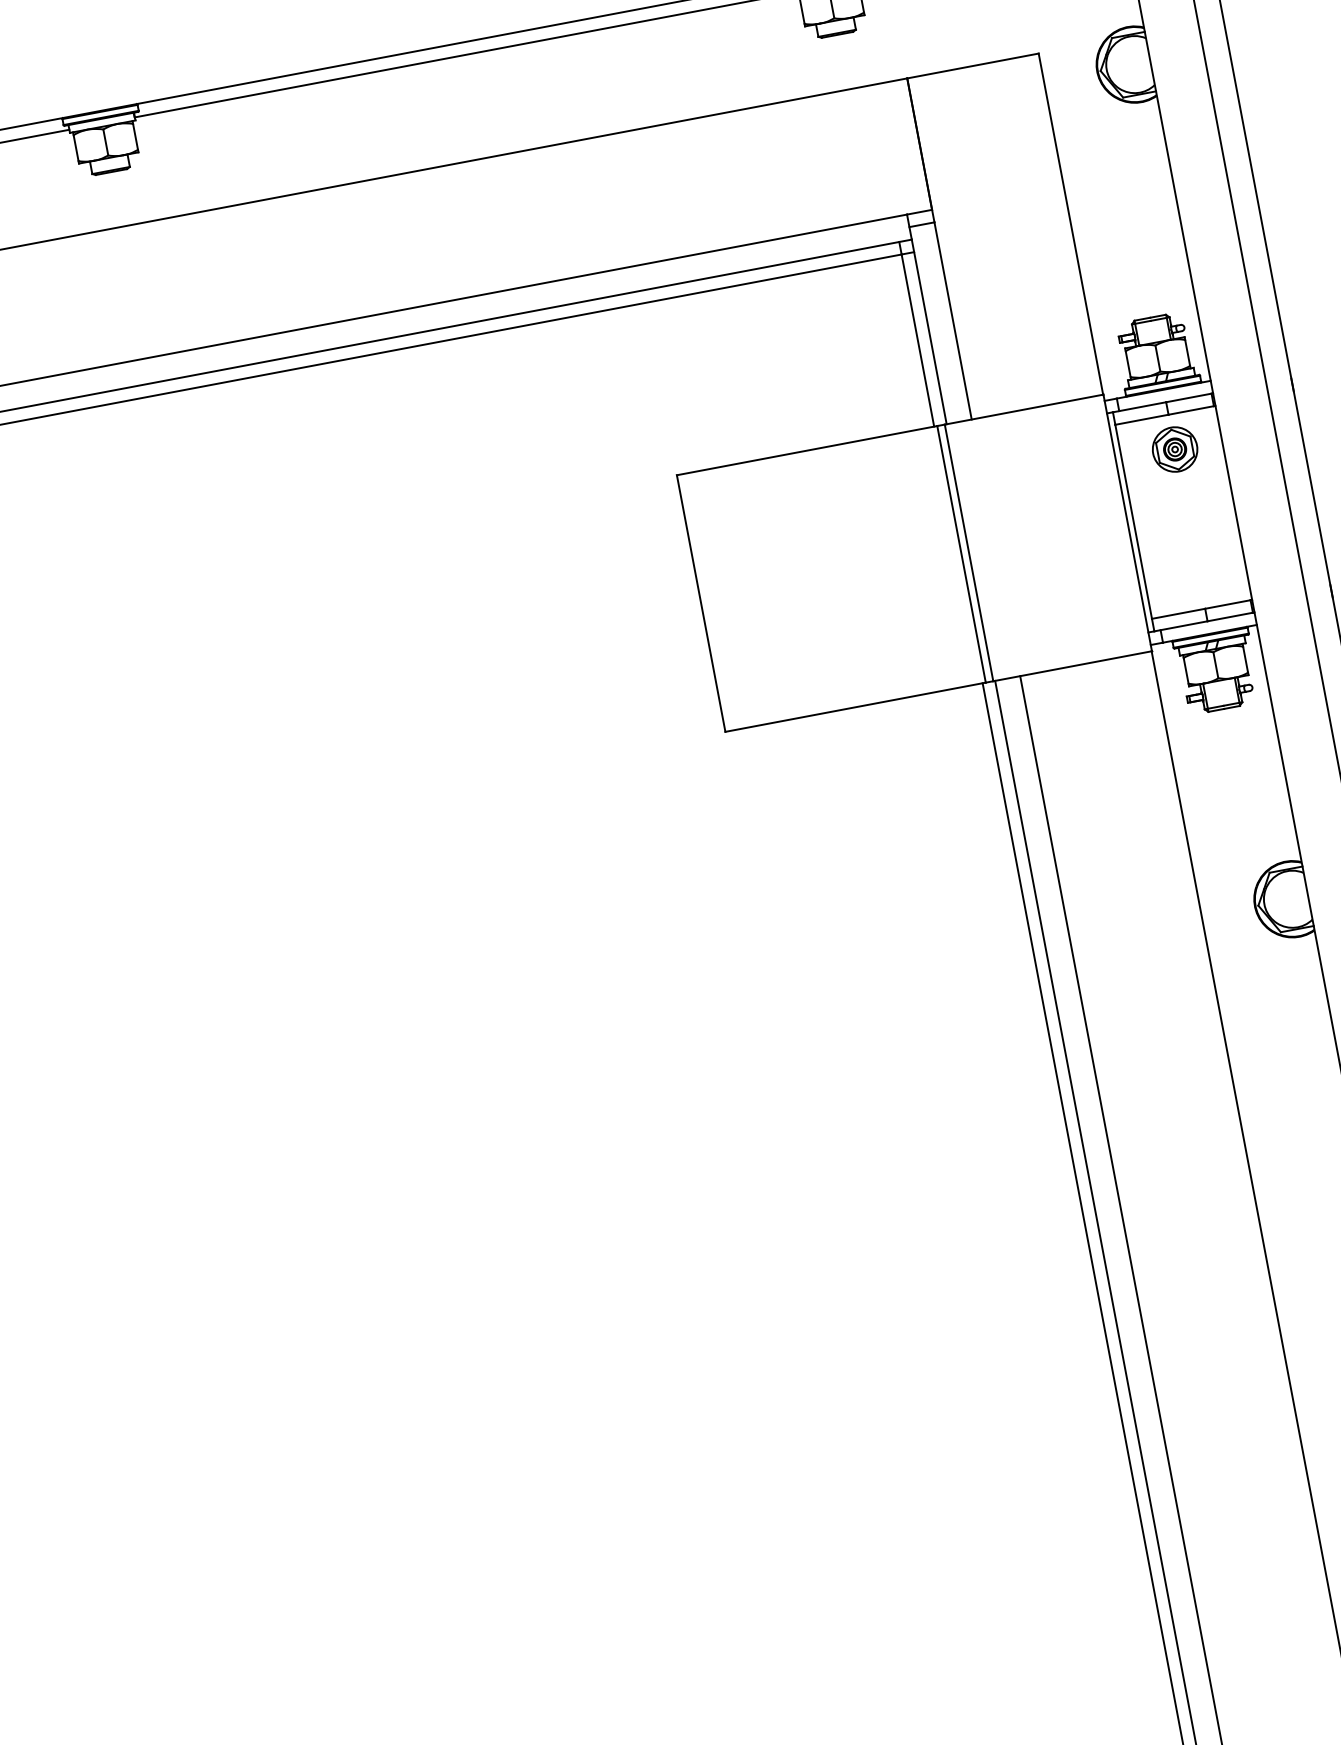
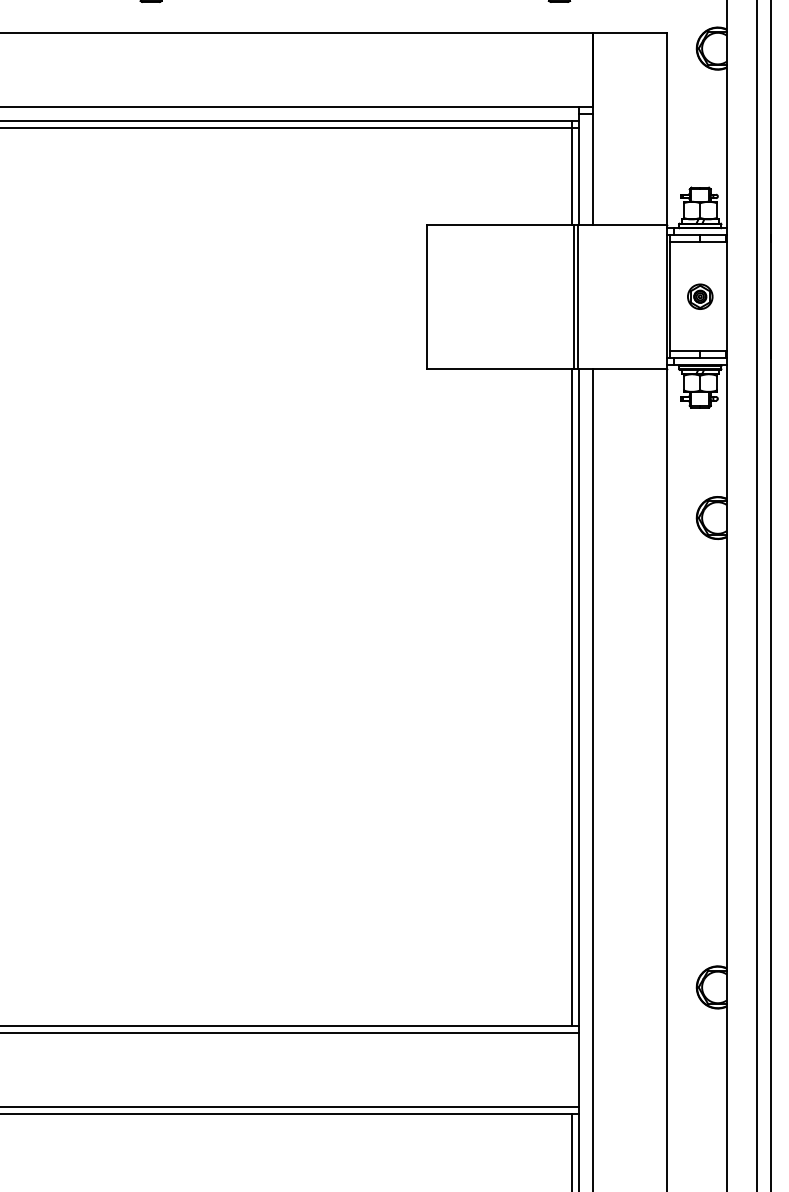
part: (1175, 448) -> (700, 296), moved

